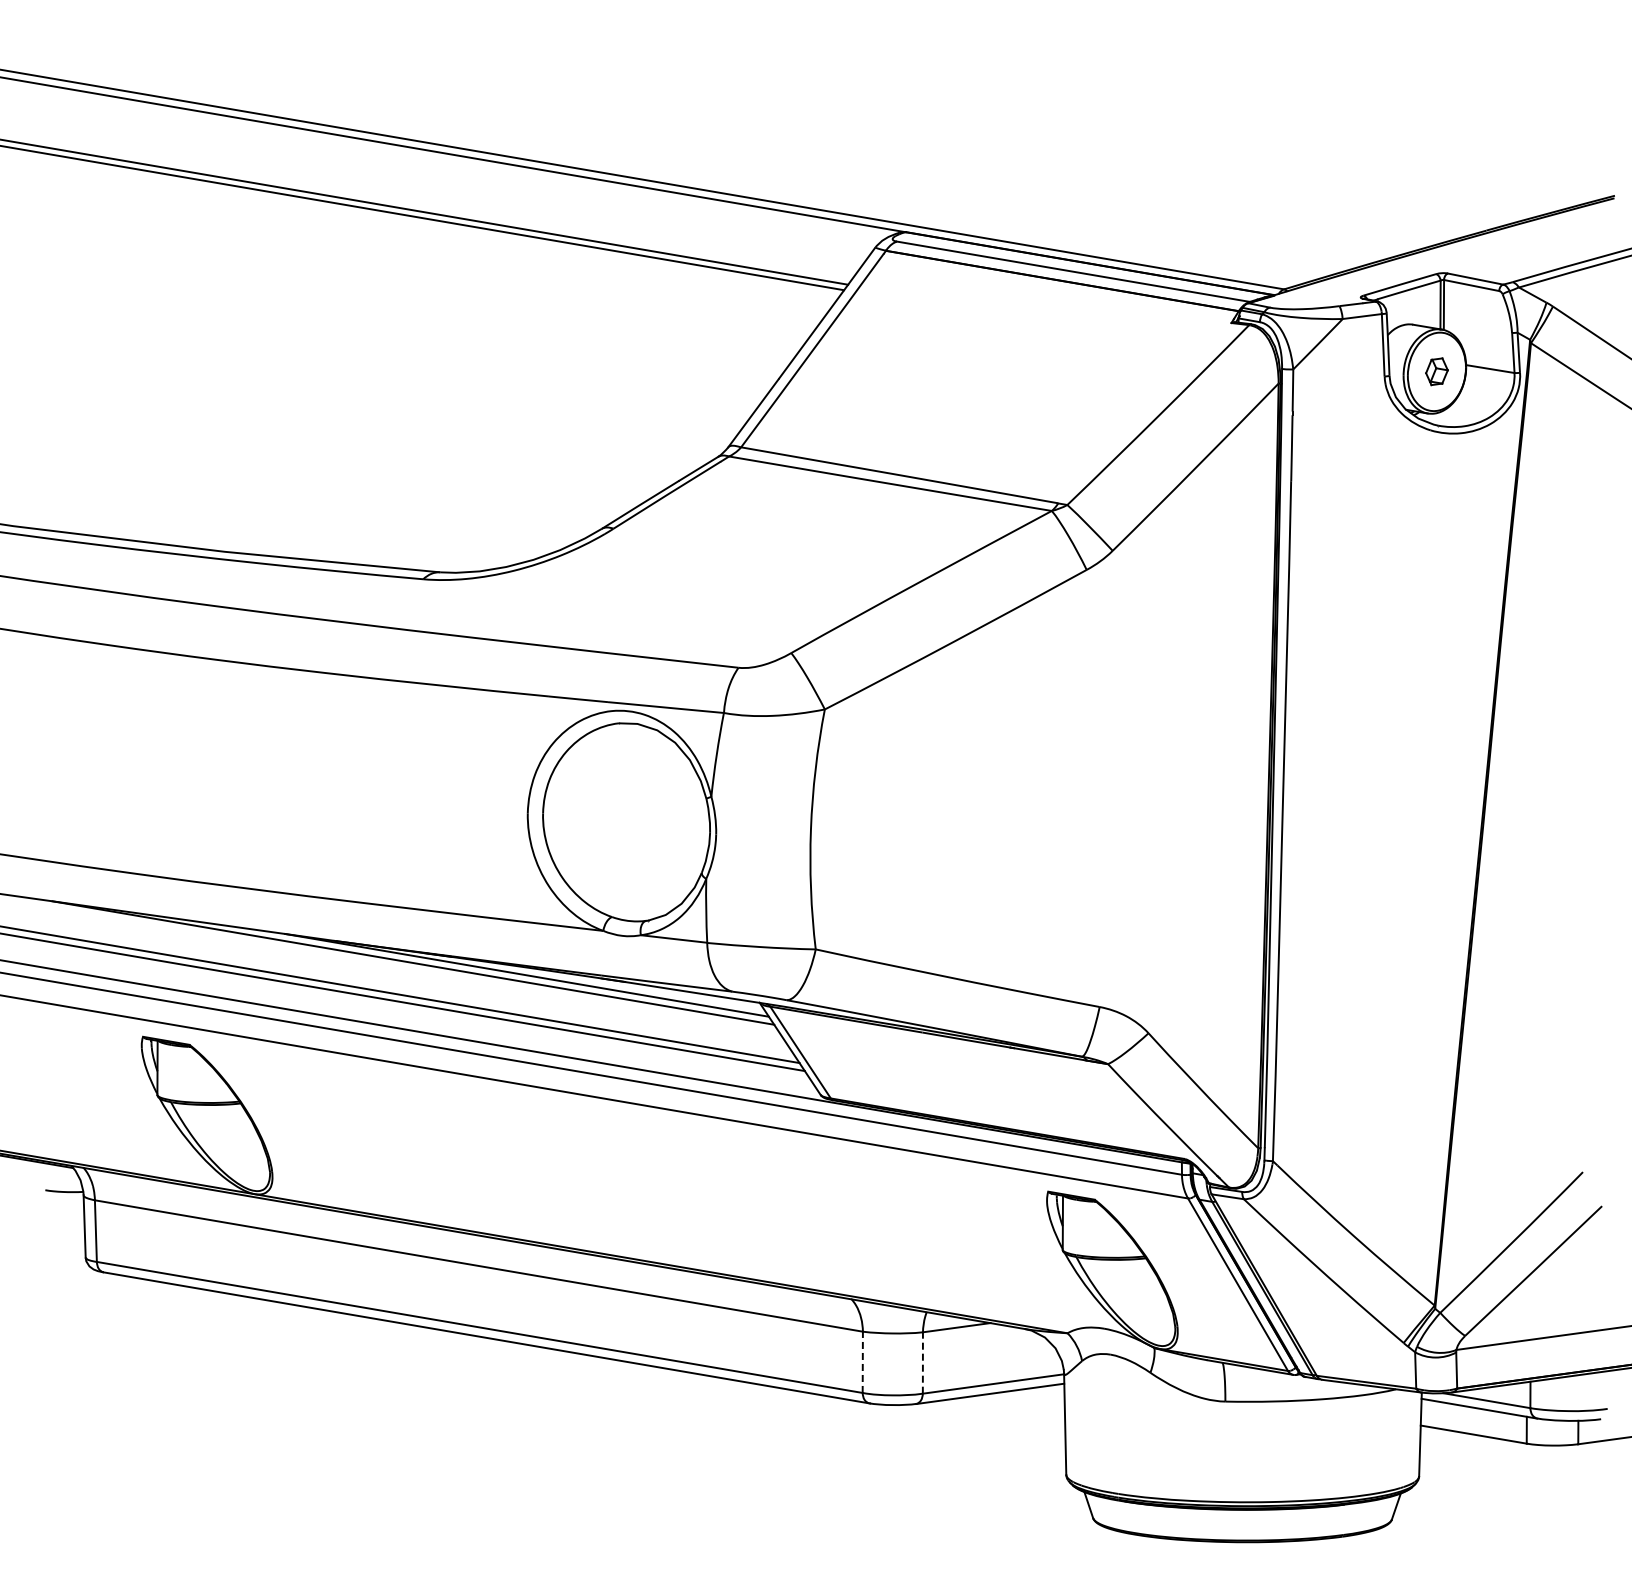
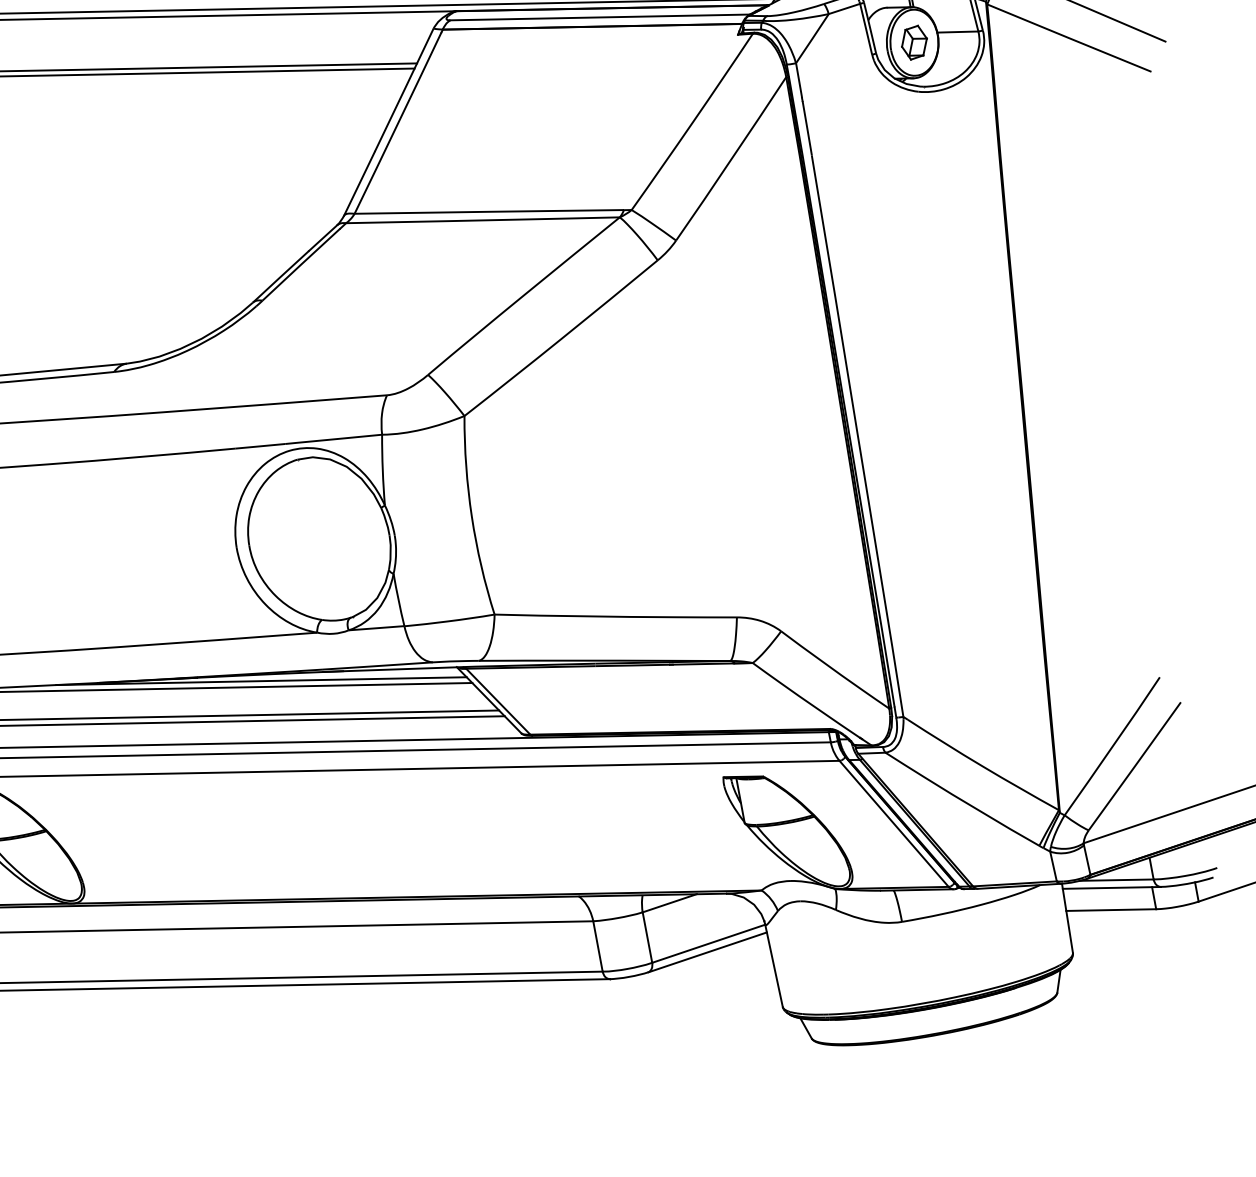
part: (1436, 371) -> (914, 42), size x1.43
line: (862, 1362) -> (597, 946), dashed -> solid
line: (922, 1363) -> (647, 938), dashed -> solid

